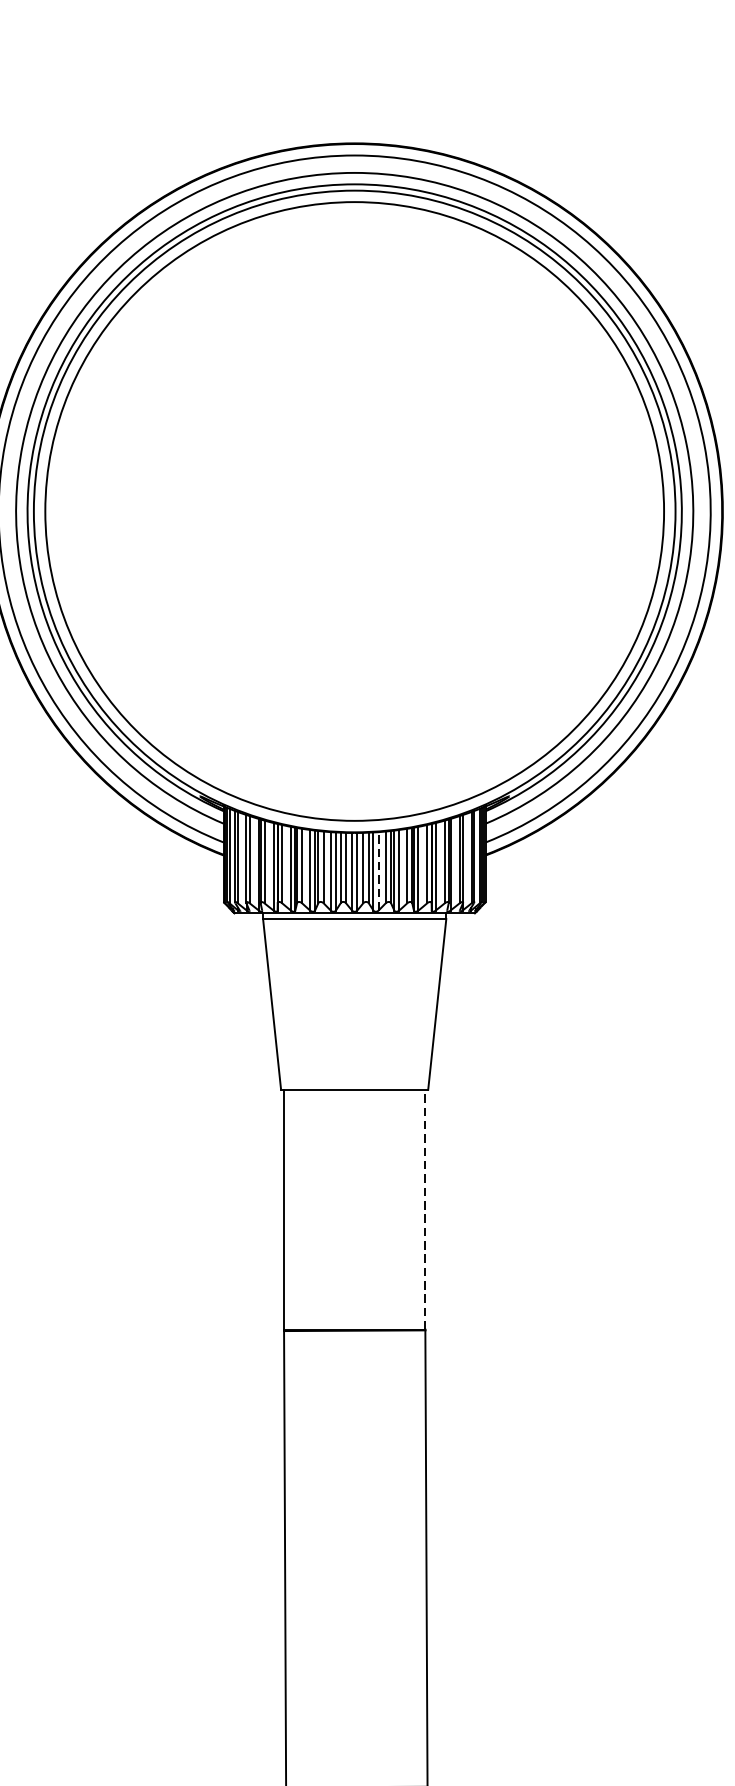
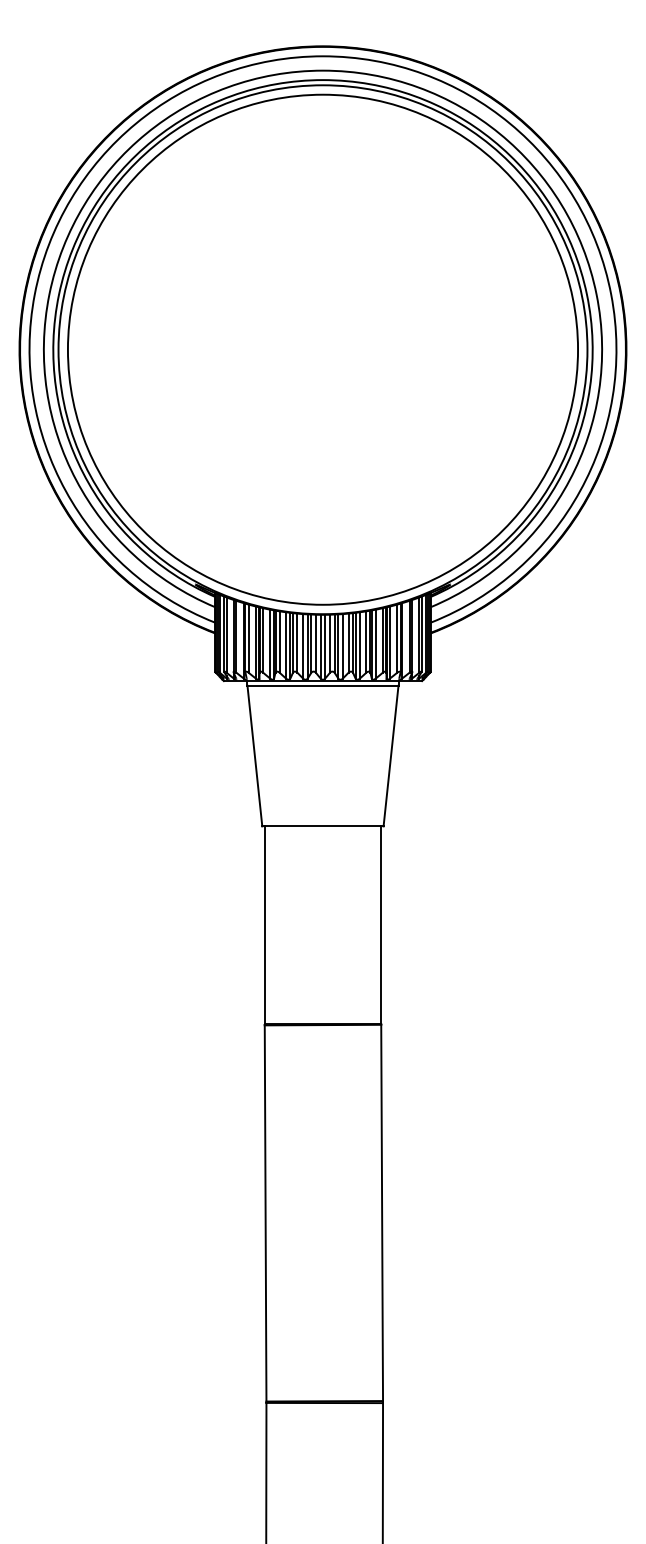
line: (378, 870) -> (342, 645), dashed -> solid
line: (425, 1209) -> (381, 925), dashed -> solid

